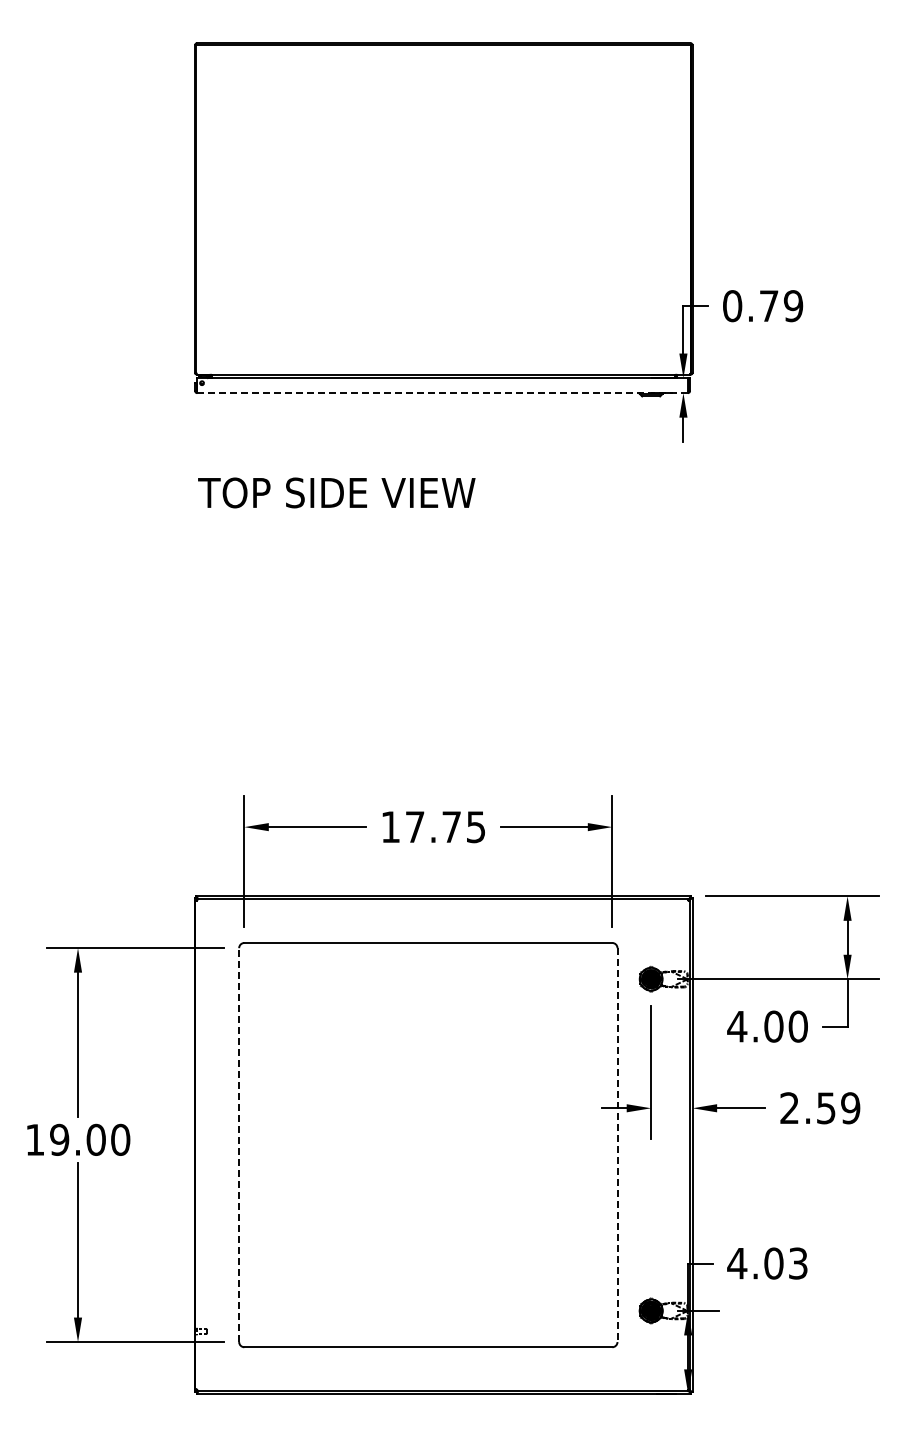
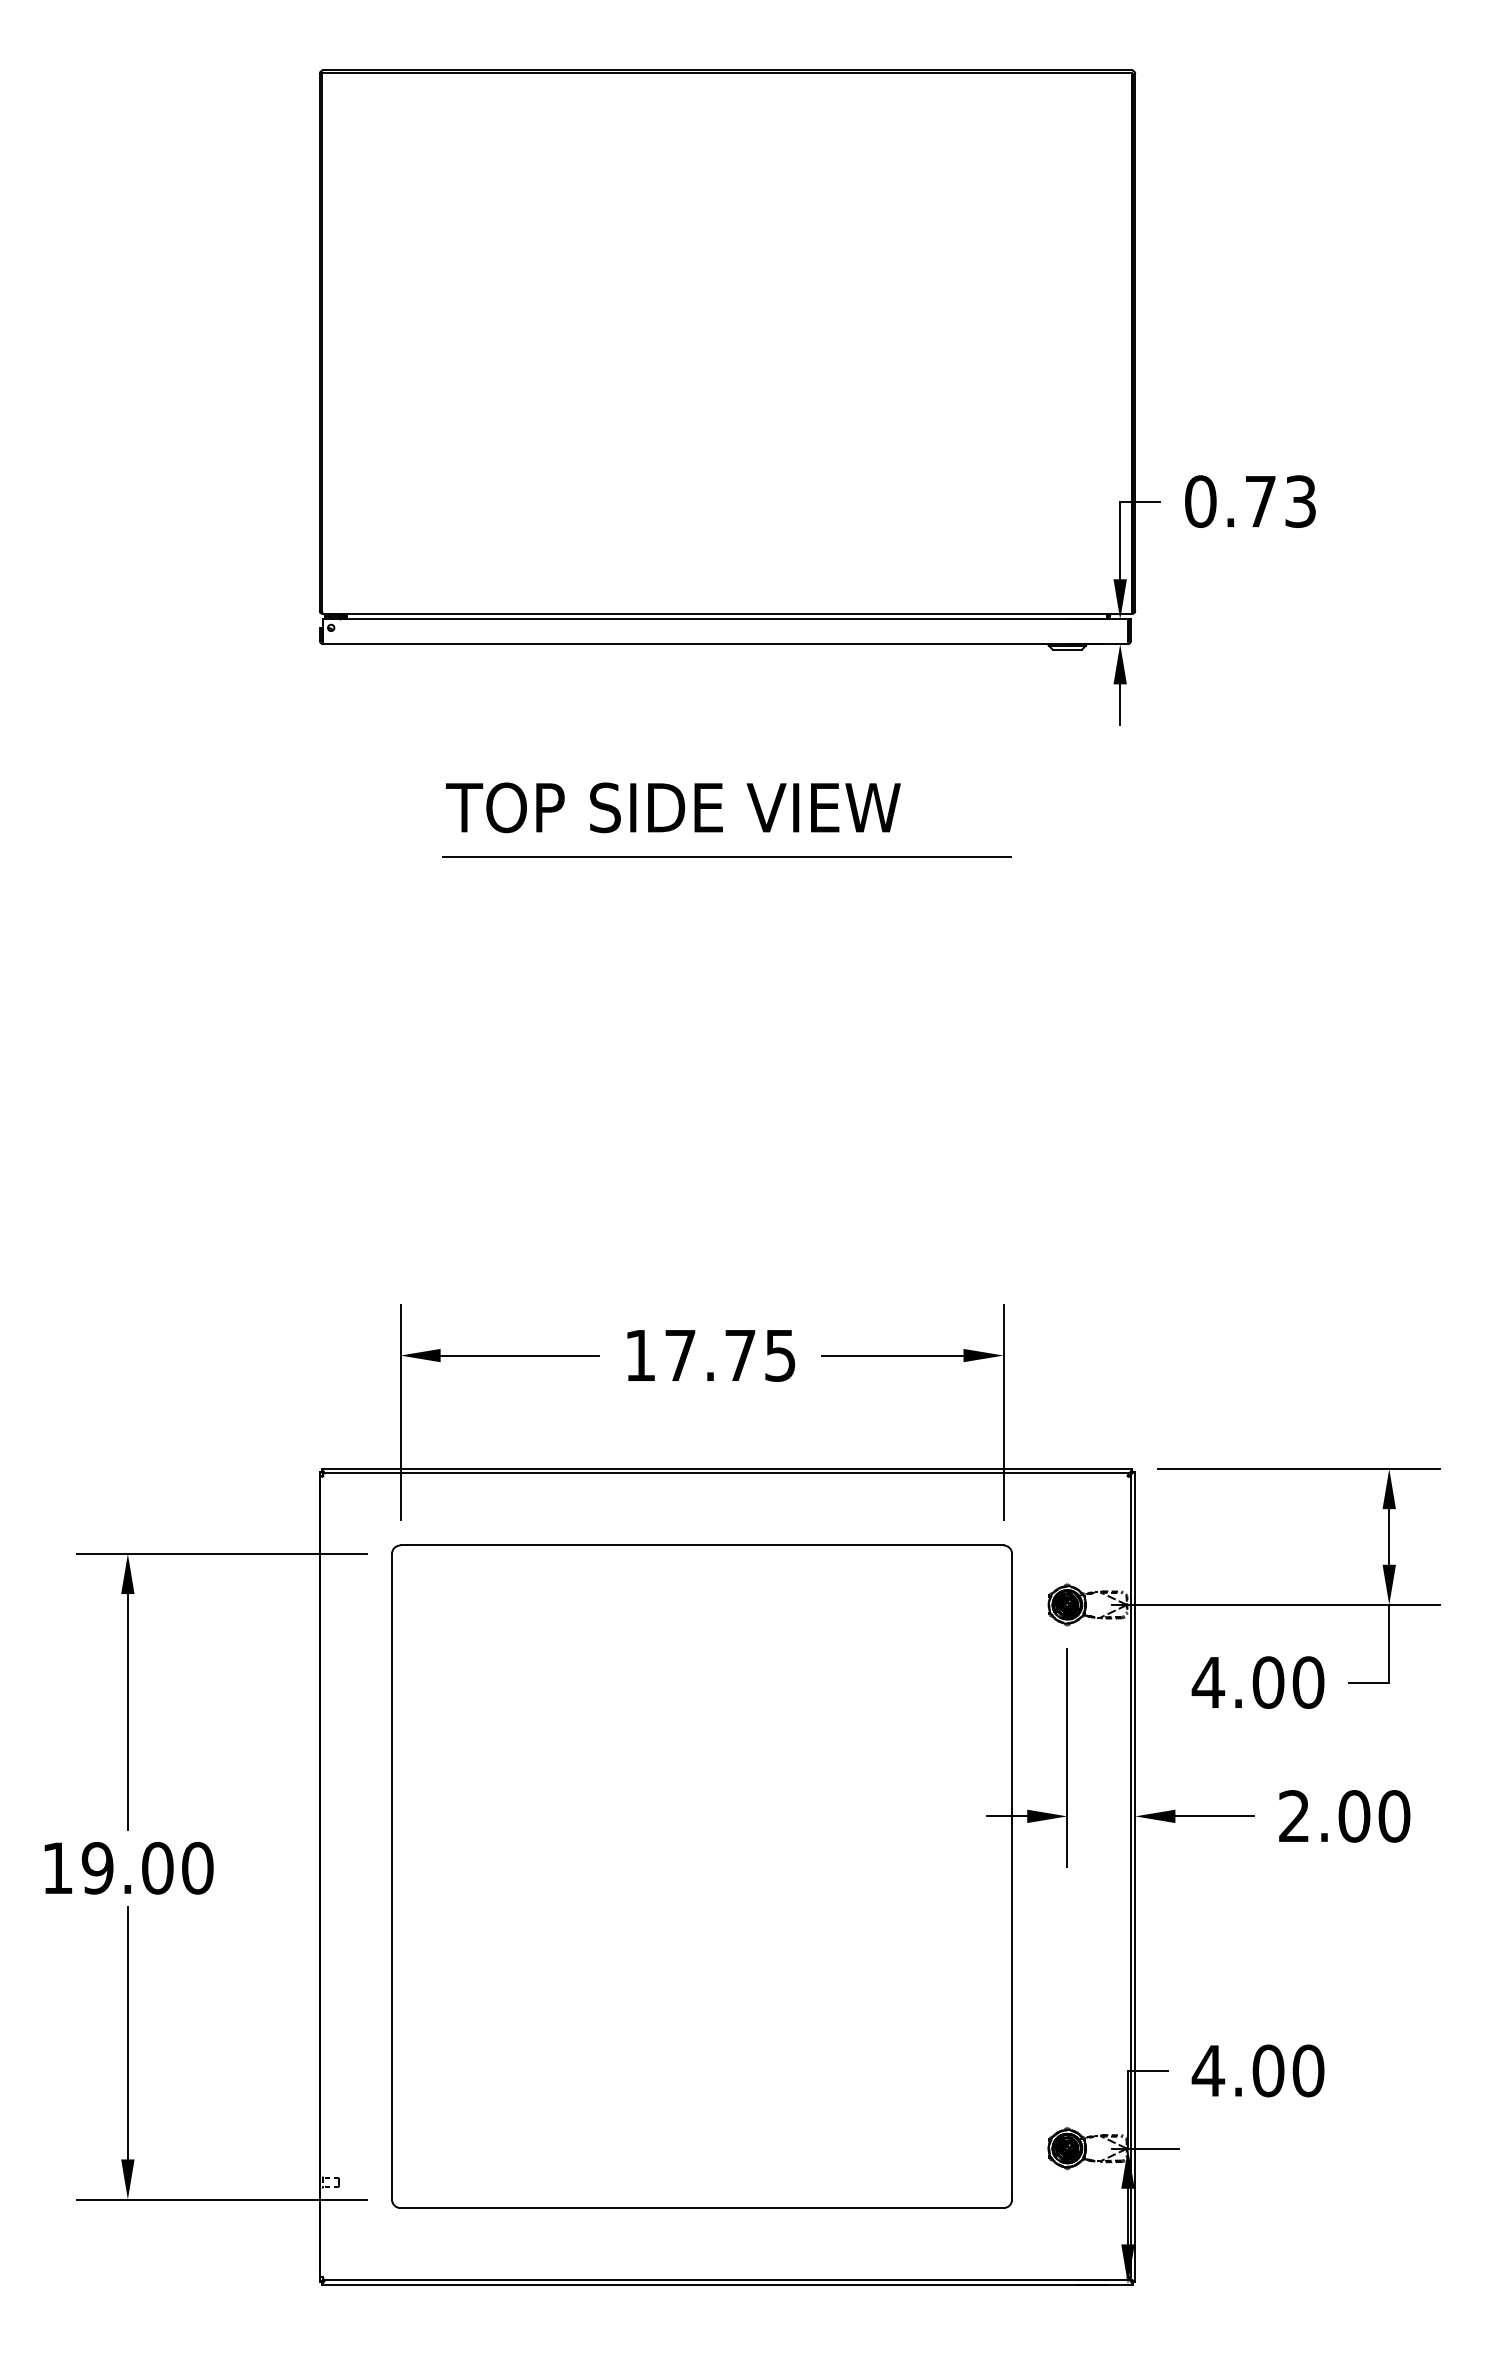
text: (793, 306) -> (1300, 502), 0.79 -> 0.73
line: (442, 393) -> (725, 644), dashed -> solid
text: (336, 492) -> (672, 807), moved
line: (443, 522) -> (726, 856), added
text: (838, 1108) -> (1374, 1816), 2.59 -> 2.00
line: (239, 1145) -> (392, 1877), dashed -> solid
line: (617, 1145) -> (1012, 1877), dashed -> solid
text: (797, 1263) -> (1307, 2070), 4.03 -> 4.00

